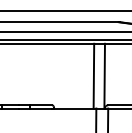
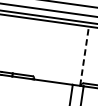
line: (93, 75) -> (74, 54), removed
line: (104, 75) -> (84, 55), solid -> dashed

